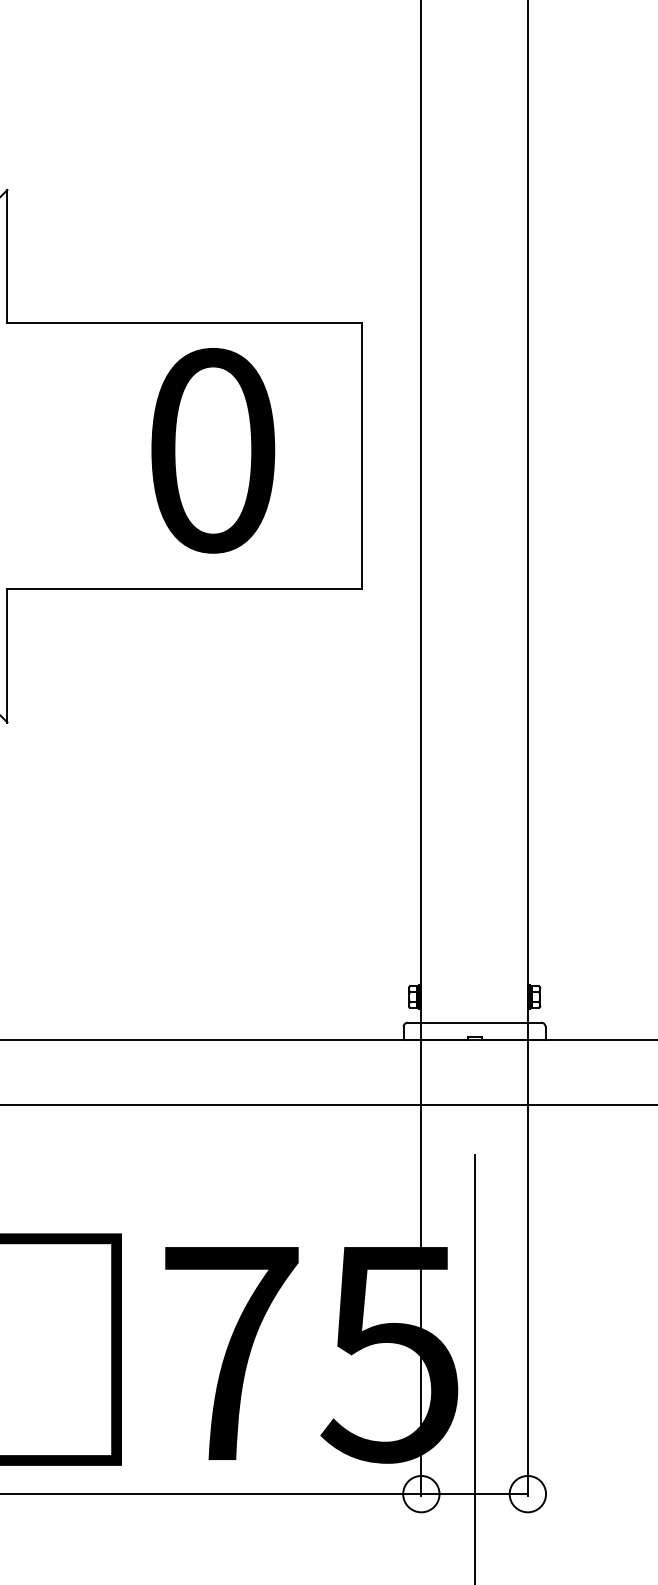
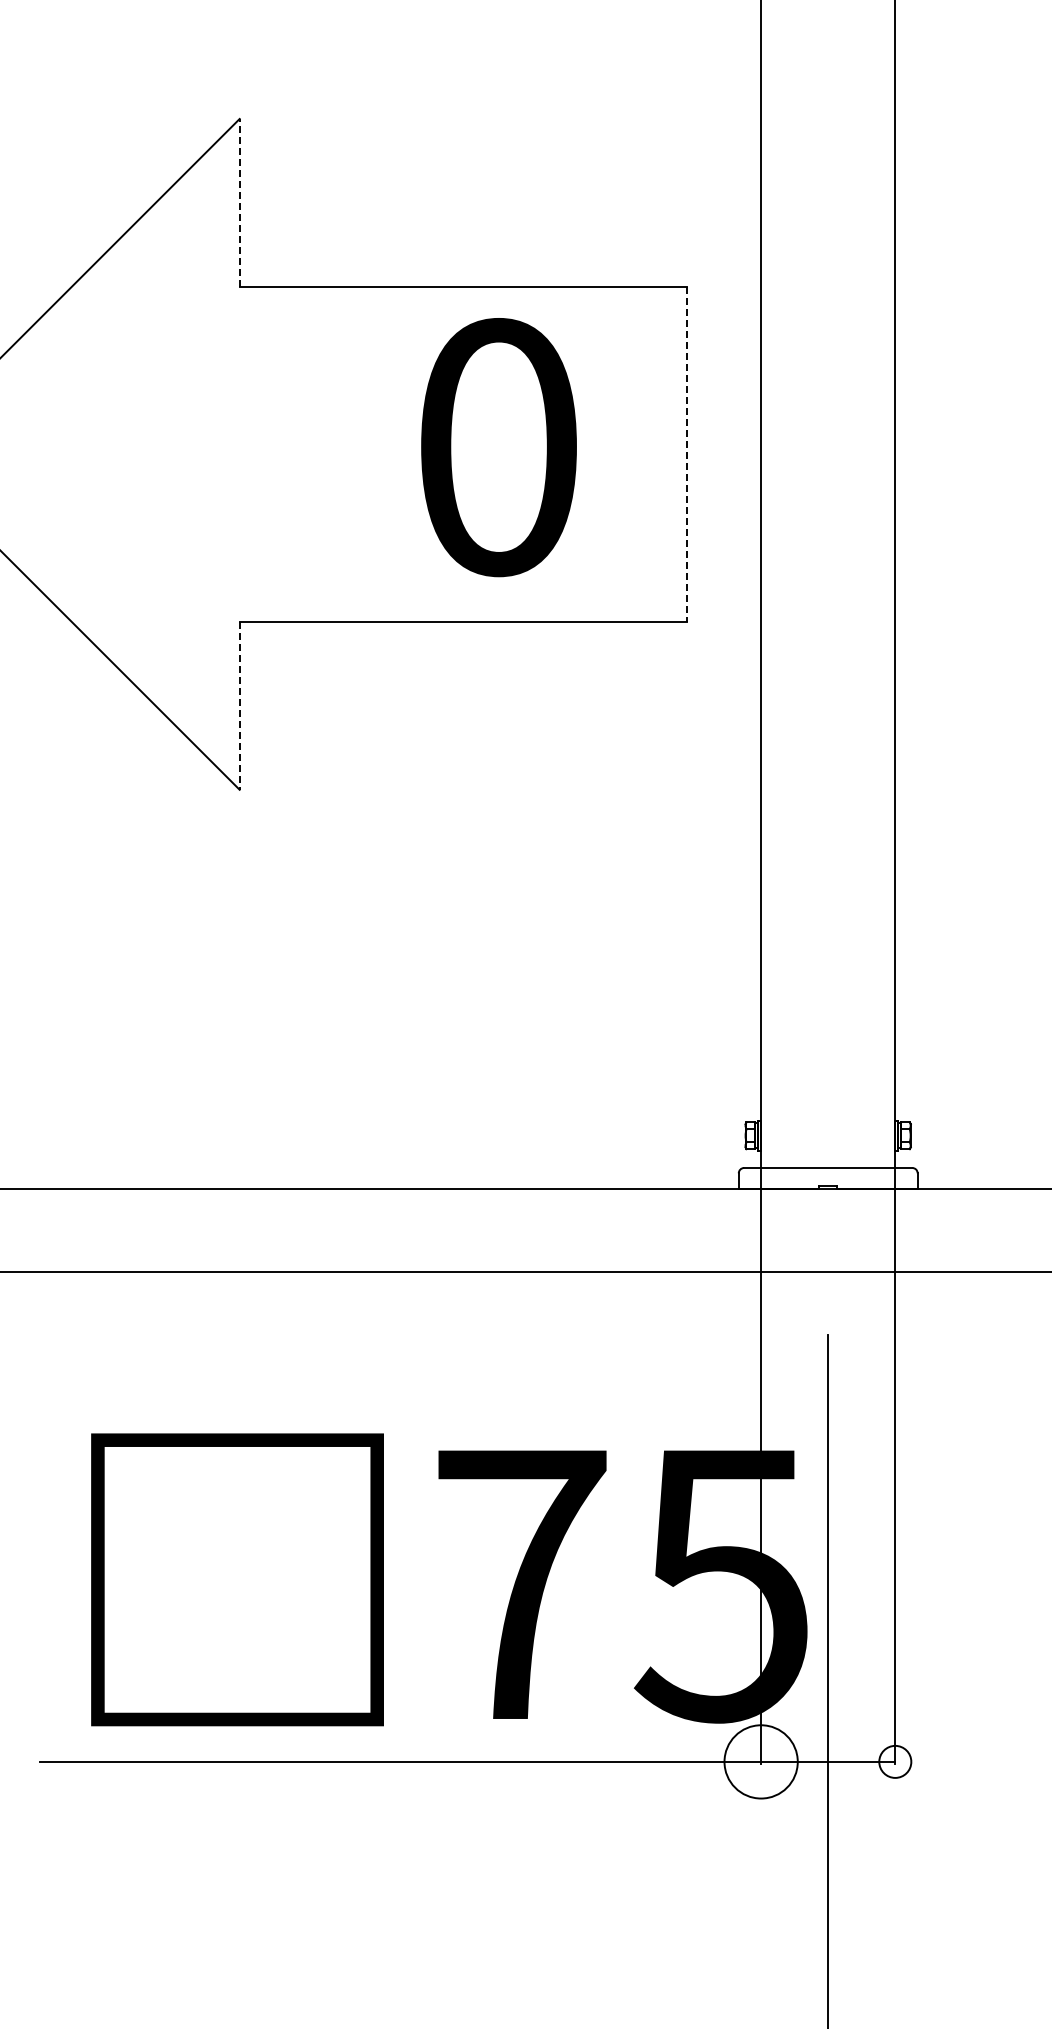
line: (7, 256) -> (239, 202), solid -> dashed
line: (362, 456) -> (686, 454), solid -> dashed
line: (7, 655) -> (239, 705), solid -> dashed
circle: (421, 1493) -> (761, 1761), size x1.6
circle: (528, 1493) -> (895, 1761), size x0.7

